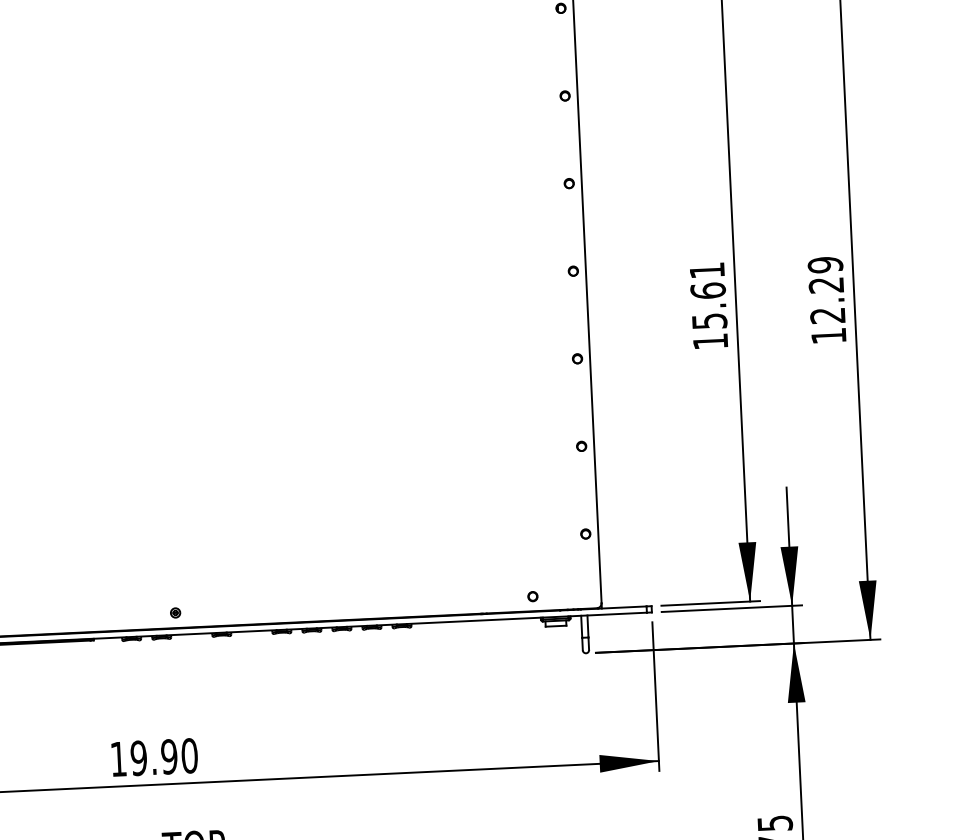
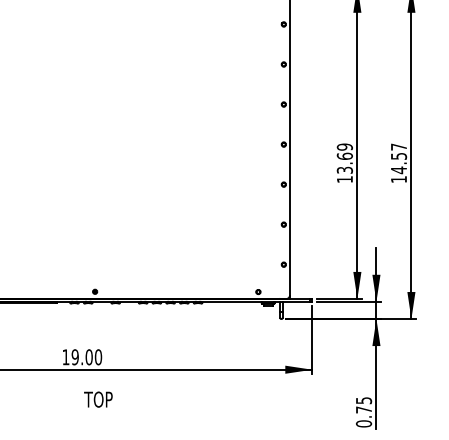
text: (825, 289) -> (398, 158), 12.29 -> 14.57
text: (707, 295) -> (344, 158), 15.61 -> 13.69
text: (167, 757) -> (88, 357), 19.90 -> 19.00

